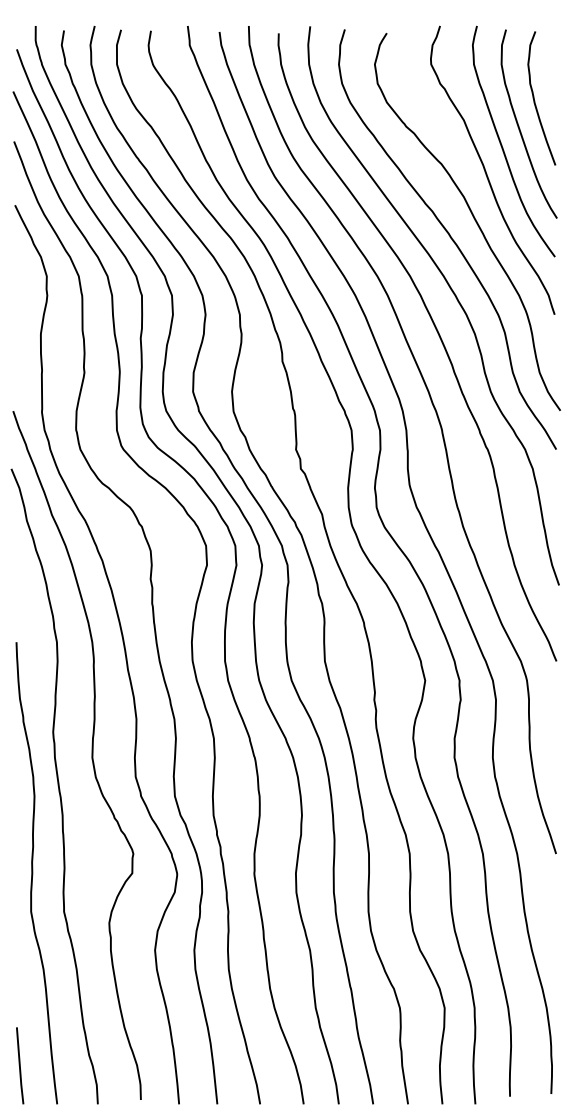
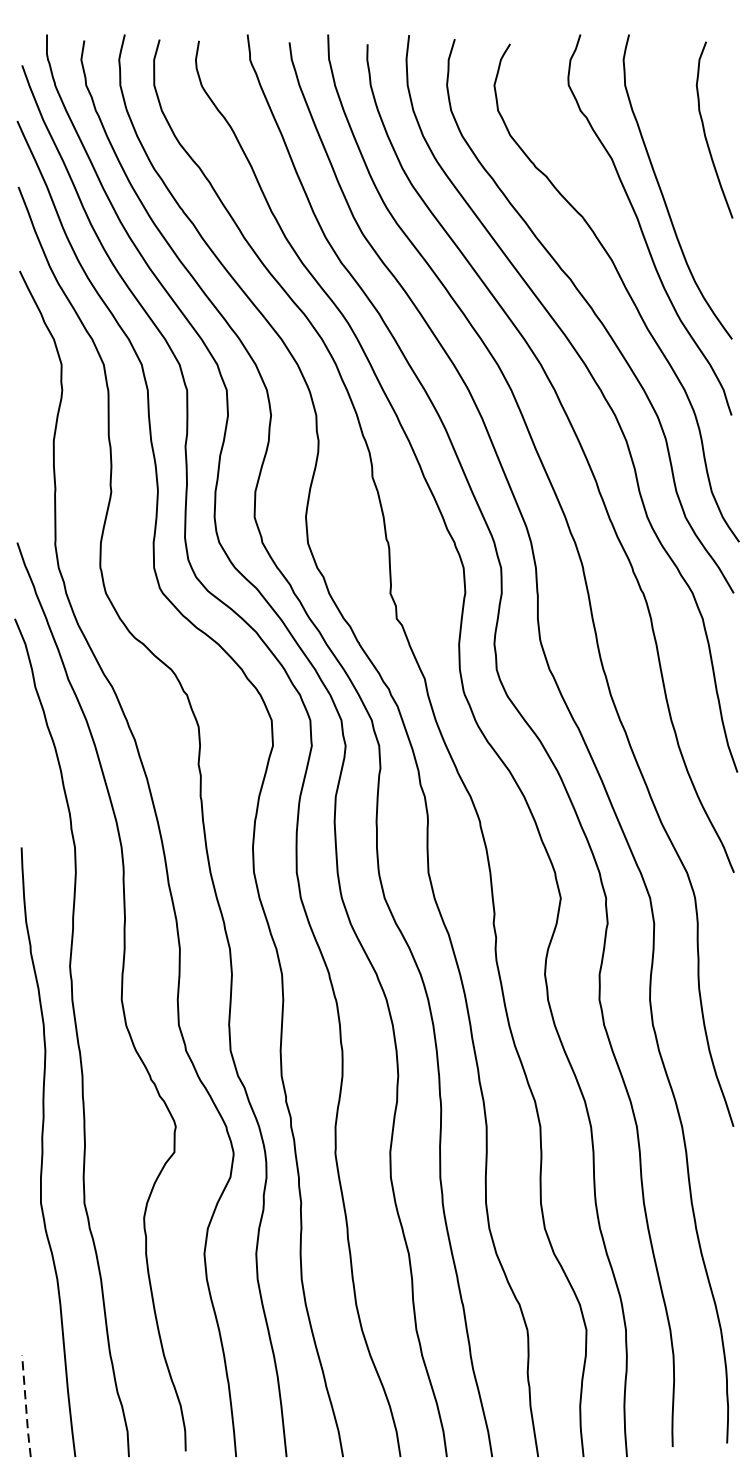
curve: (519, 125) -> (685, 165), removed
line: (19, 1066) -> (25, 1407), solid -> dashed

